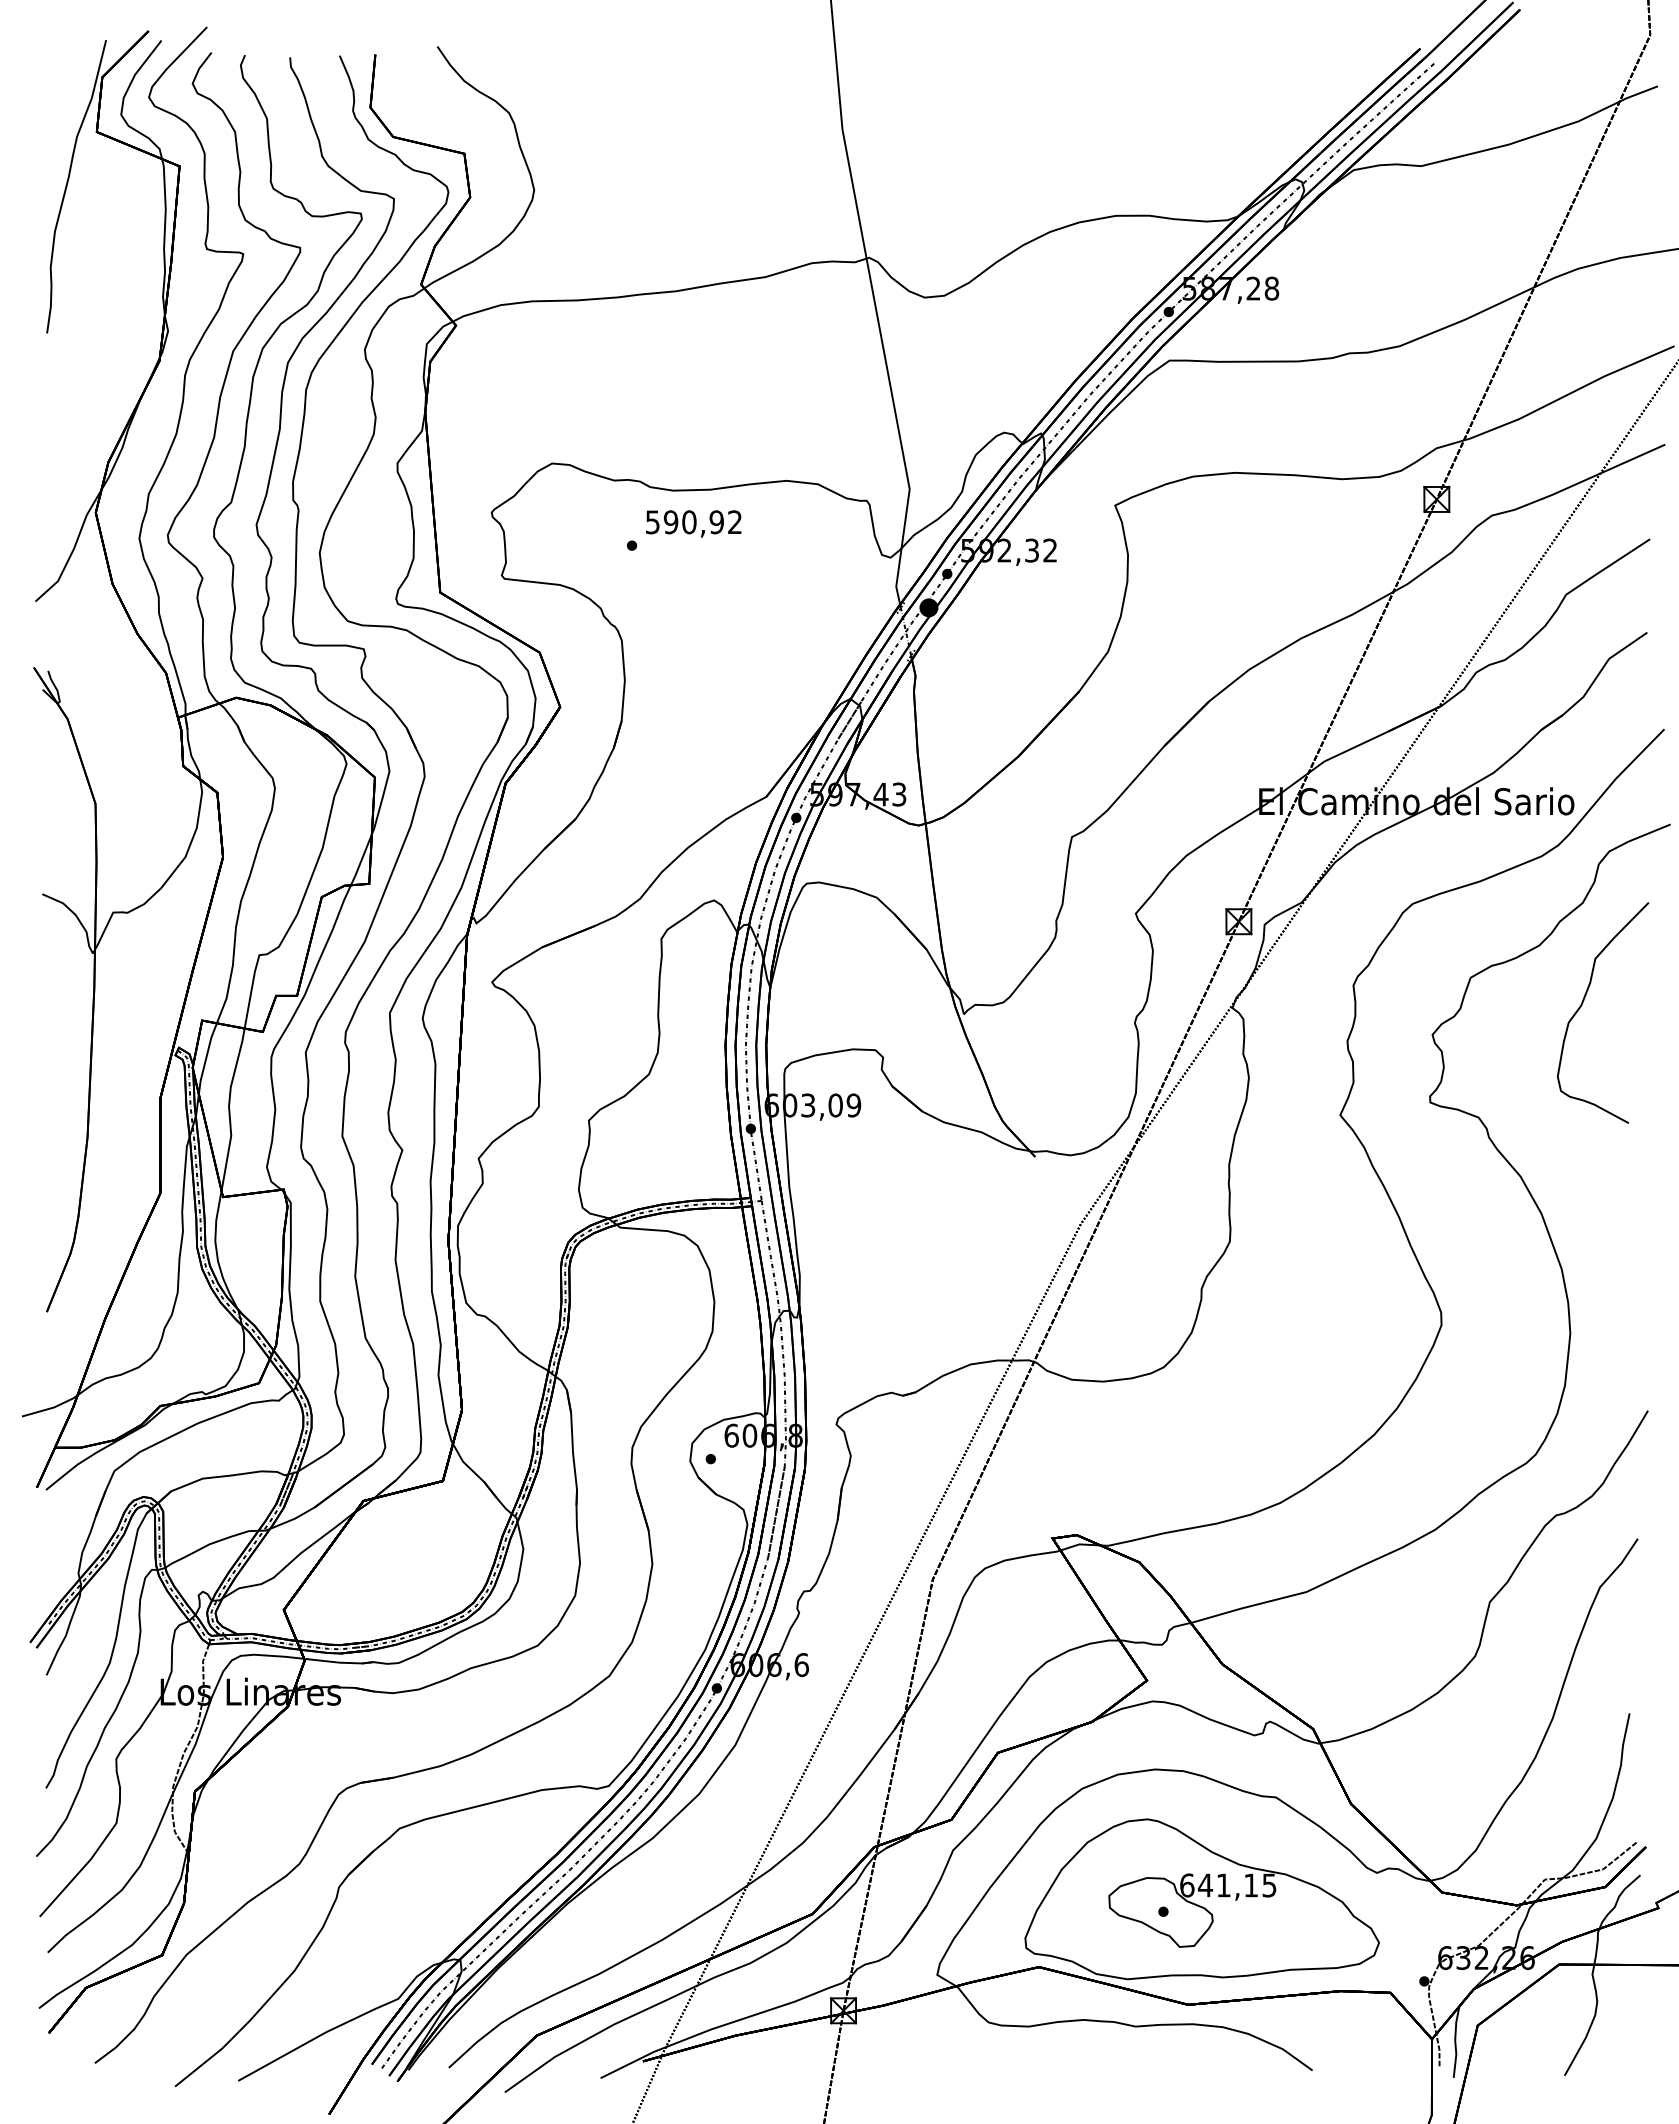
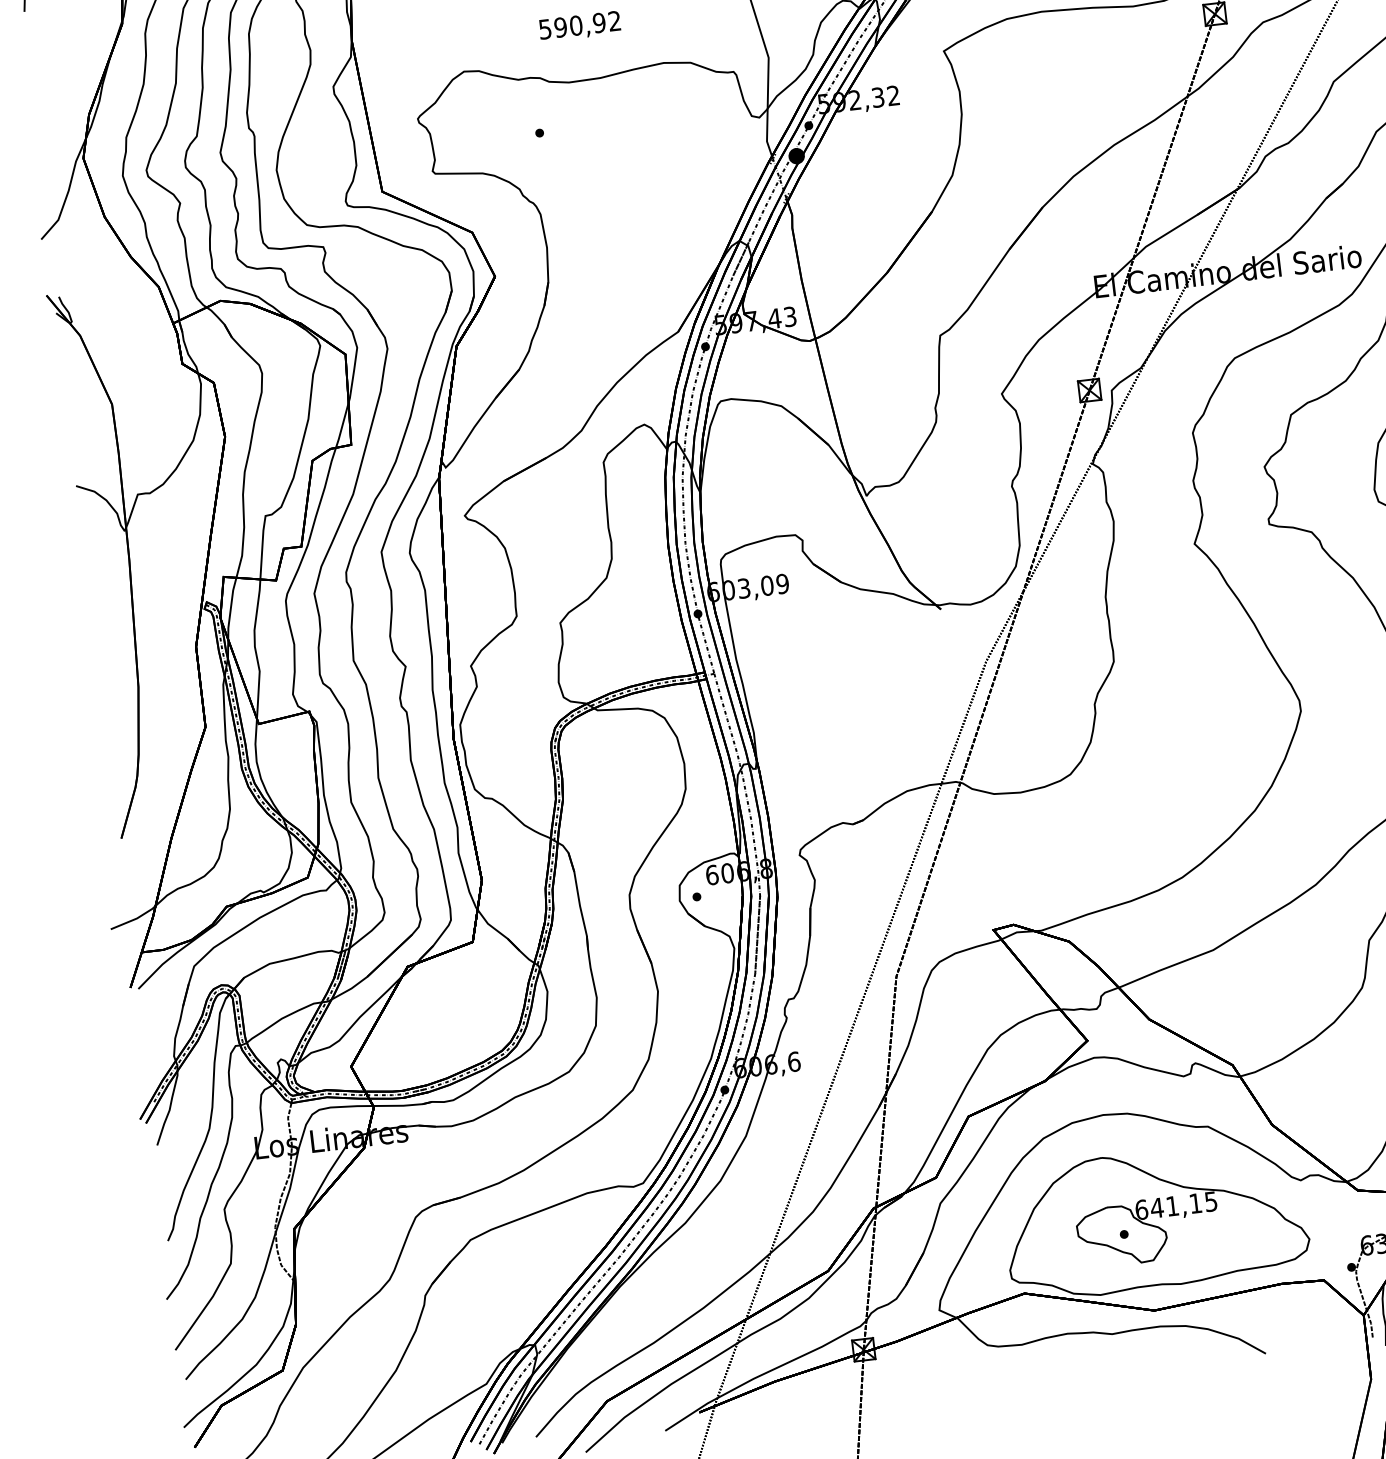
text: (693, 523) -> (579, 26), moved

